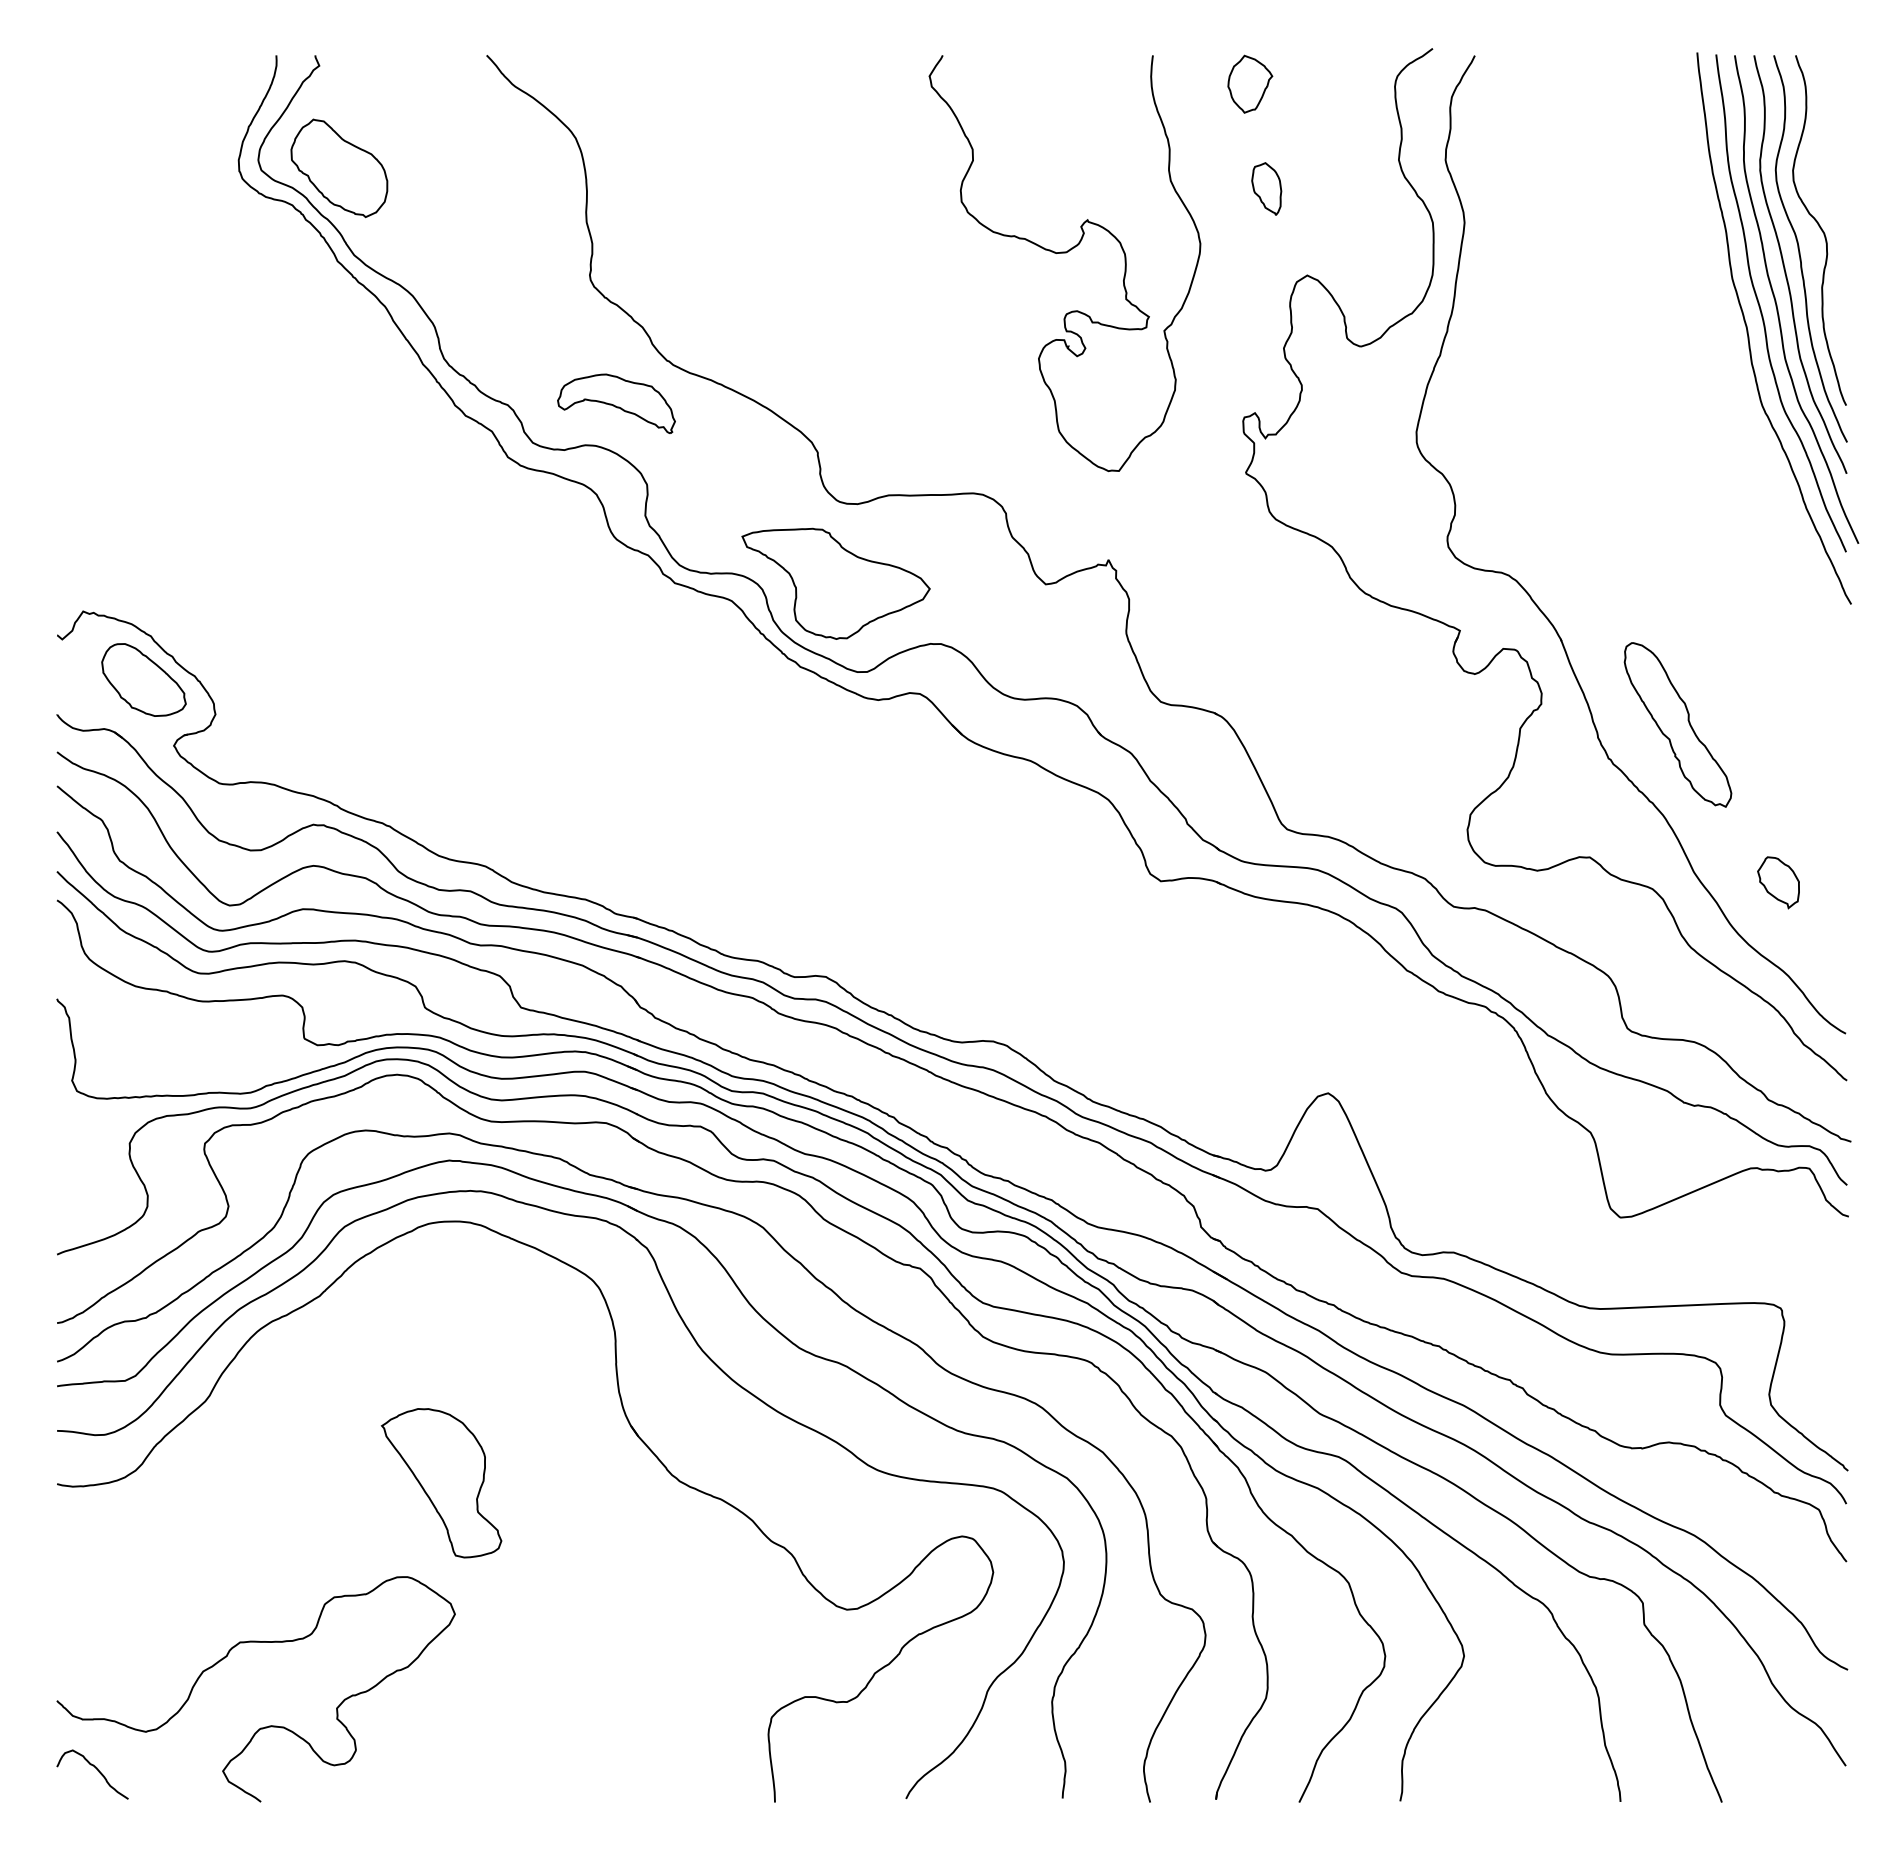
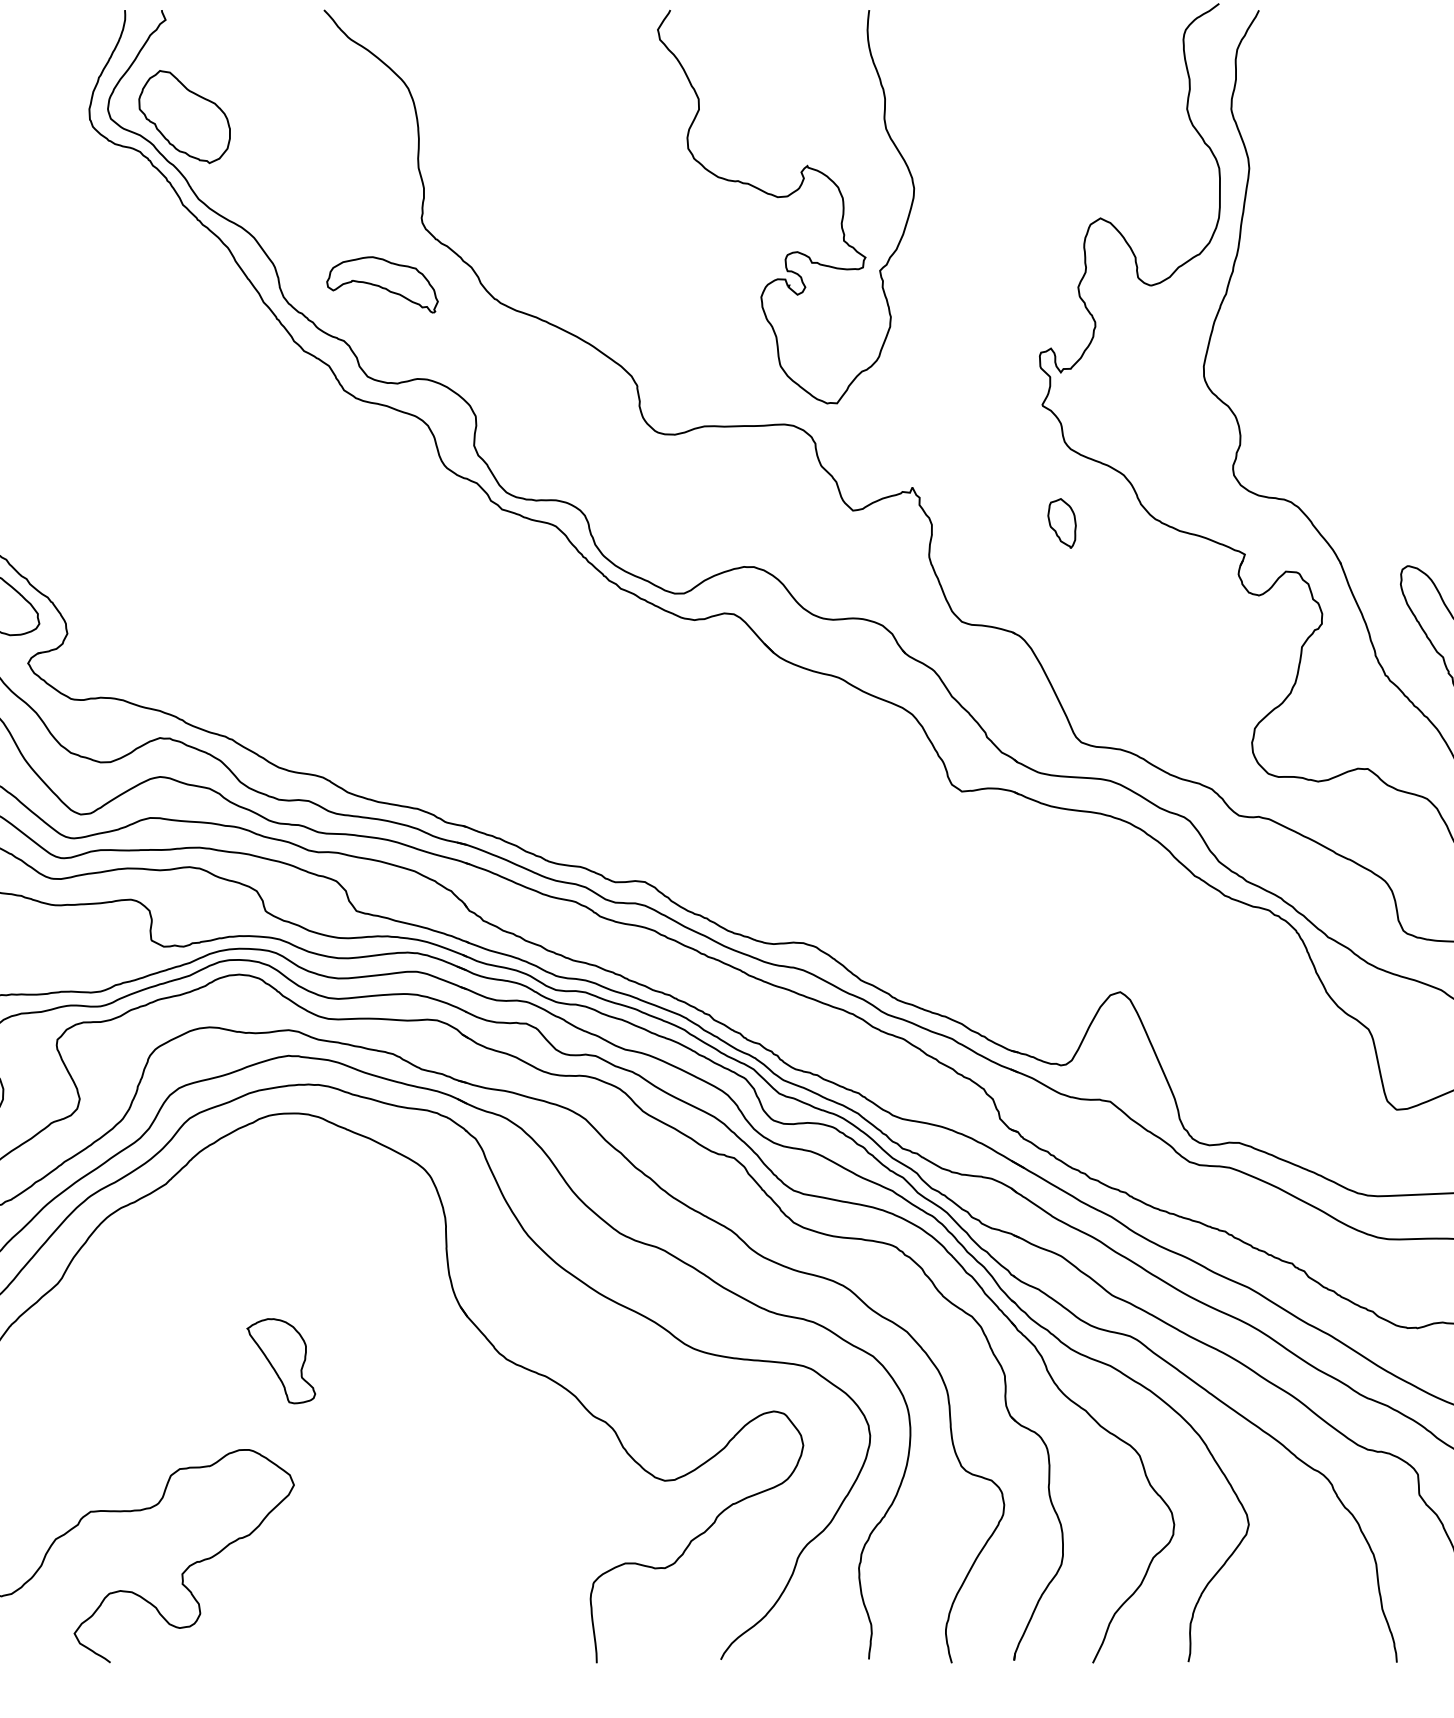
part: (1250, 83) -> (1046, 36), removed
part: (1266, 188) -> (1061, 523), moved
curve: (1064, 253) -> (785, 197), moved
part: (616, 403) -> (382, 284), moved
part: (835, 583) -> (654, 509), removed
part: (441, 1483) -> (281, 1361), size x0.6

